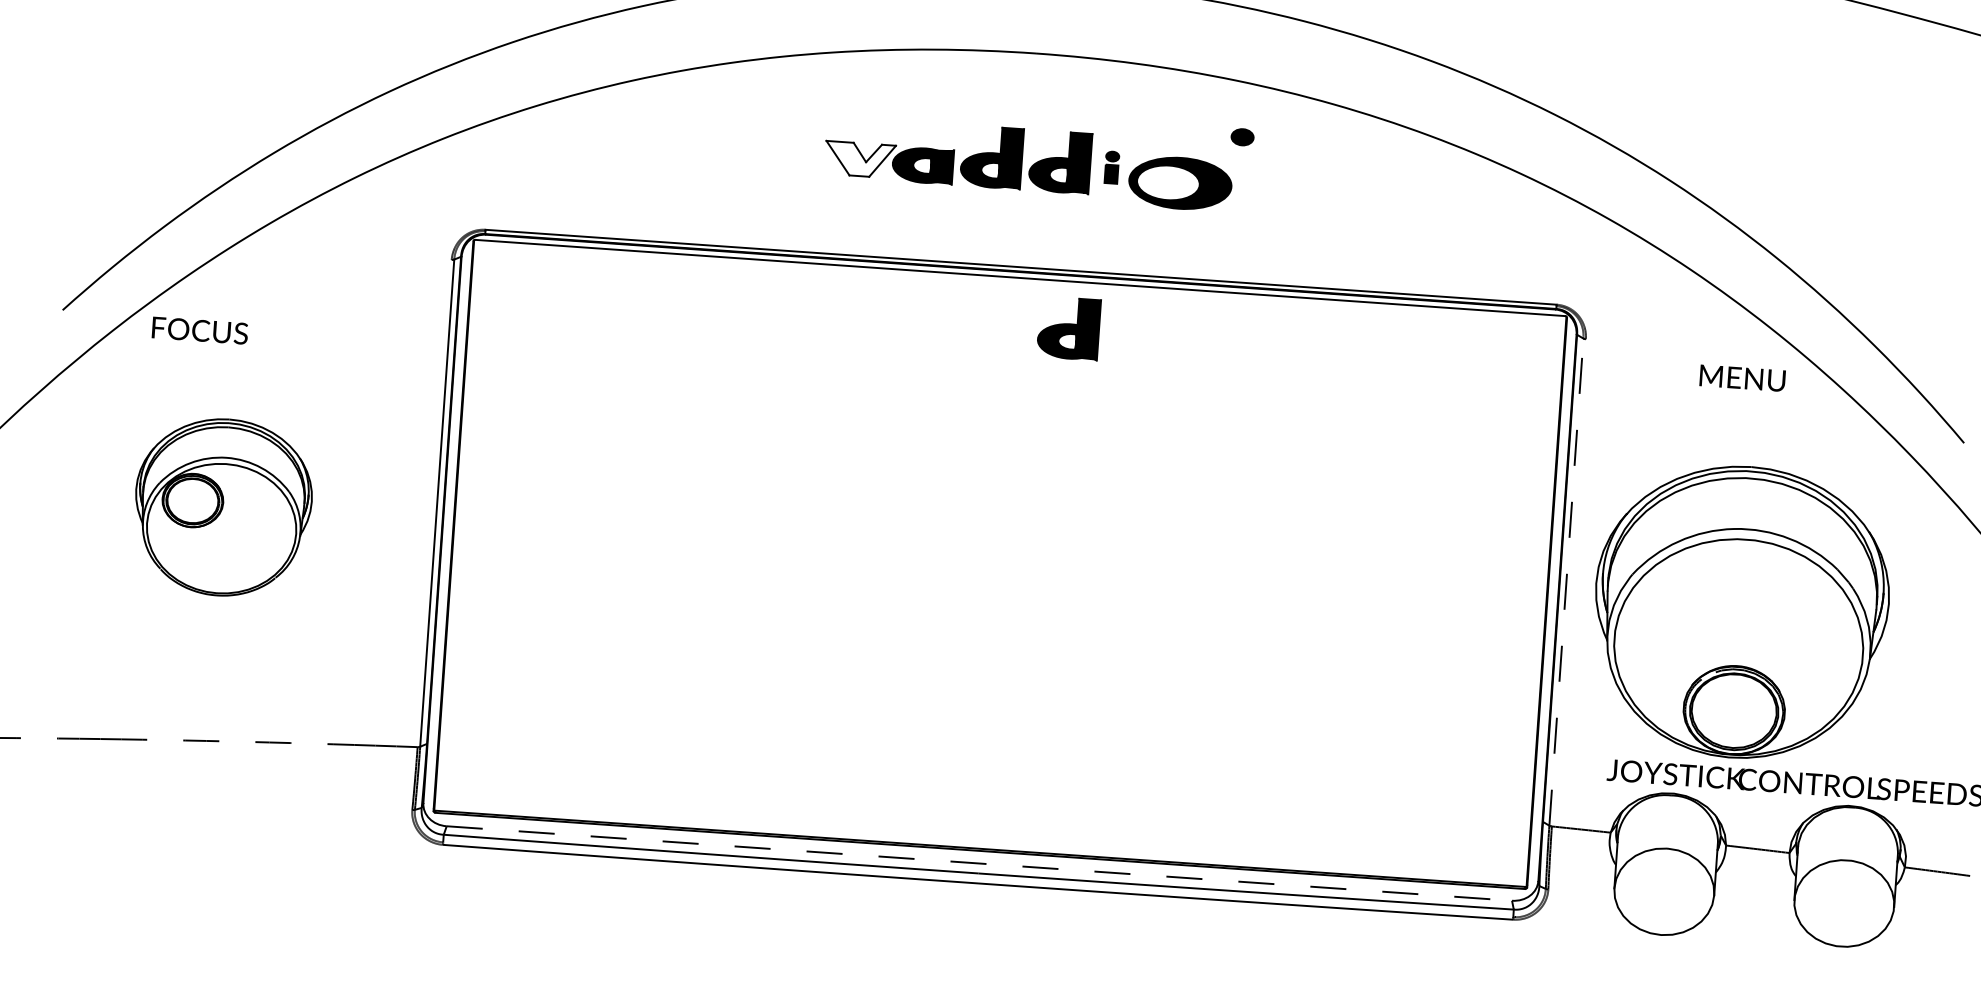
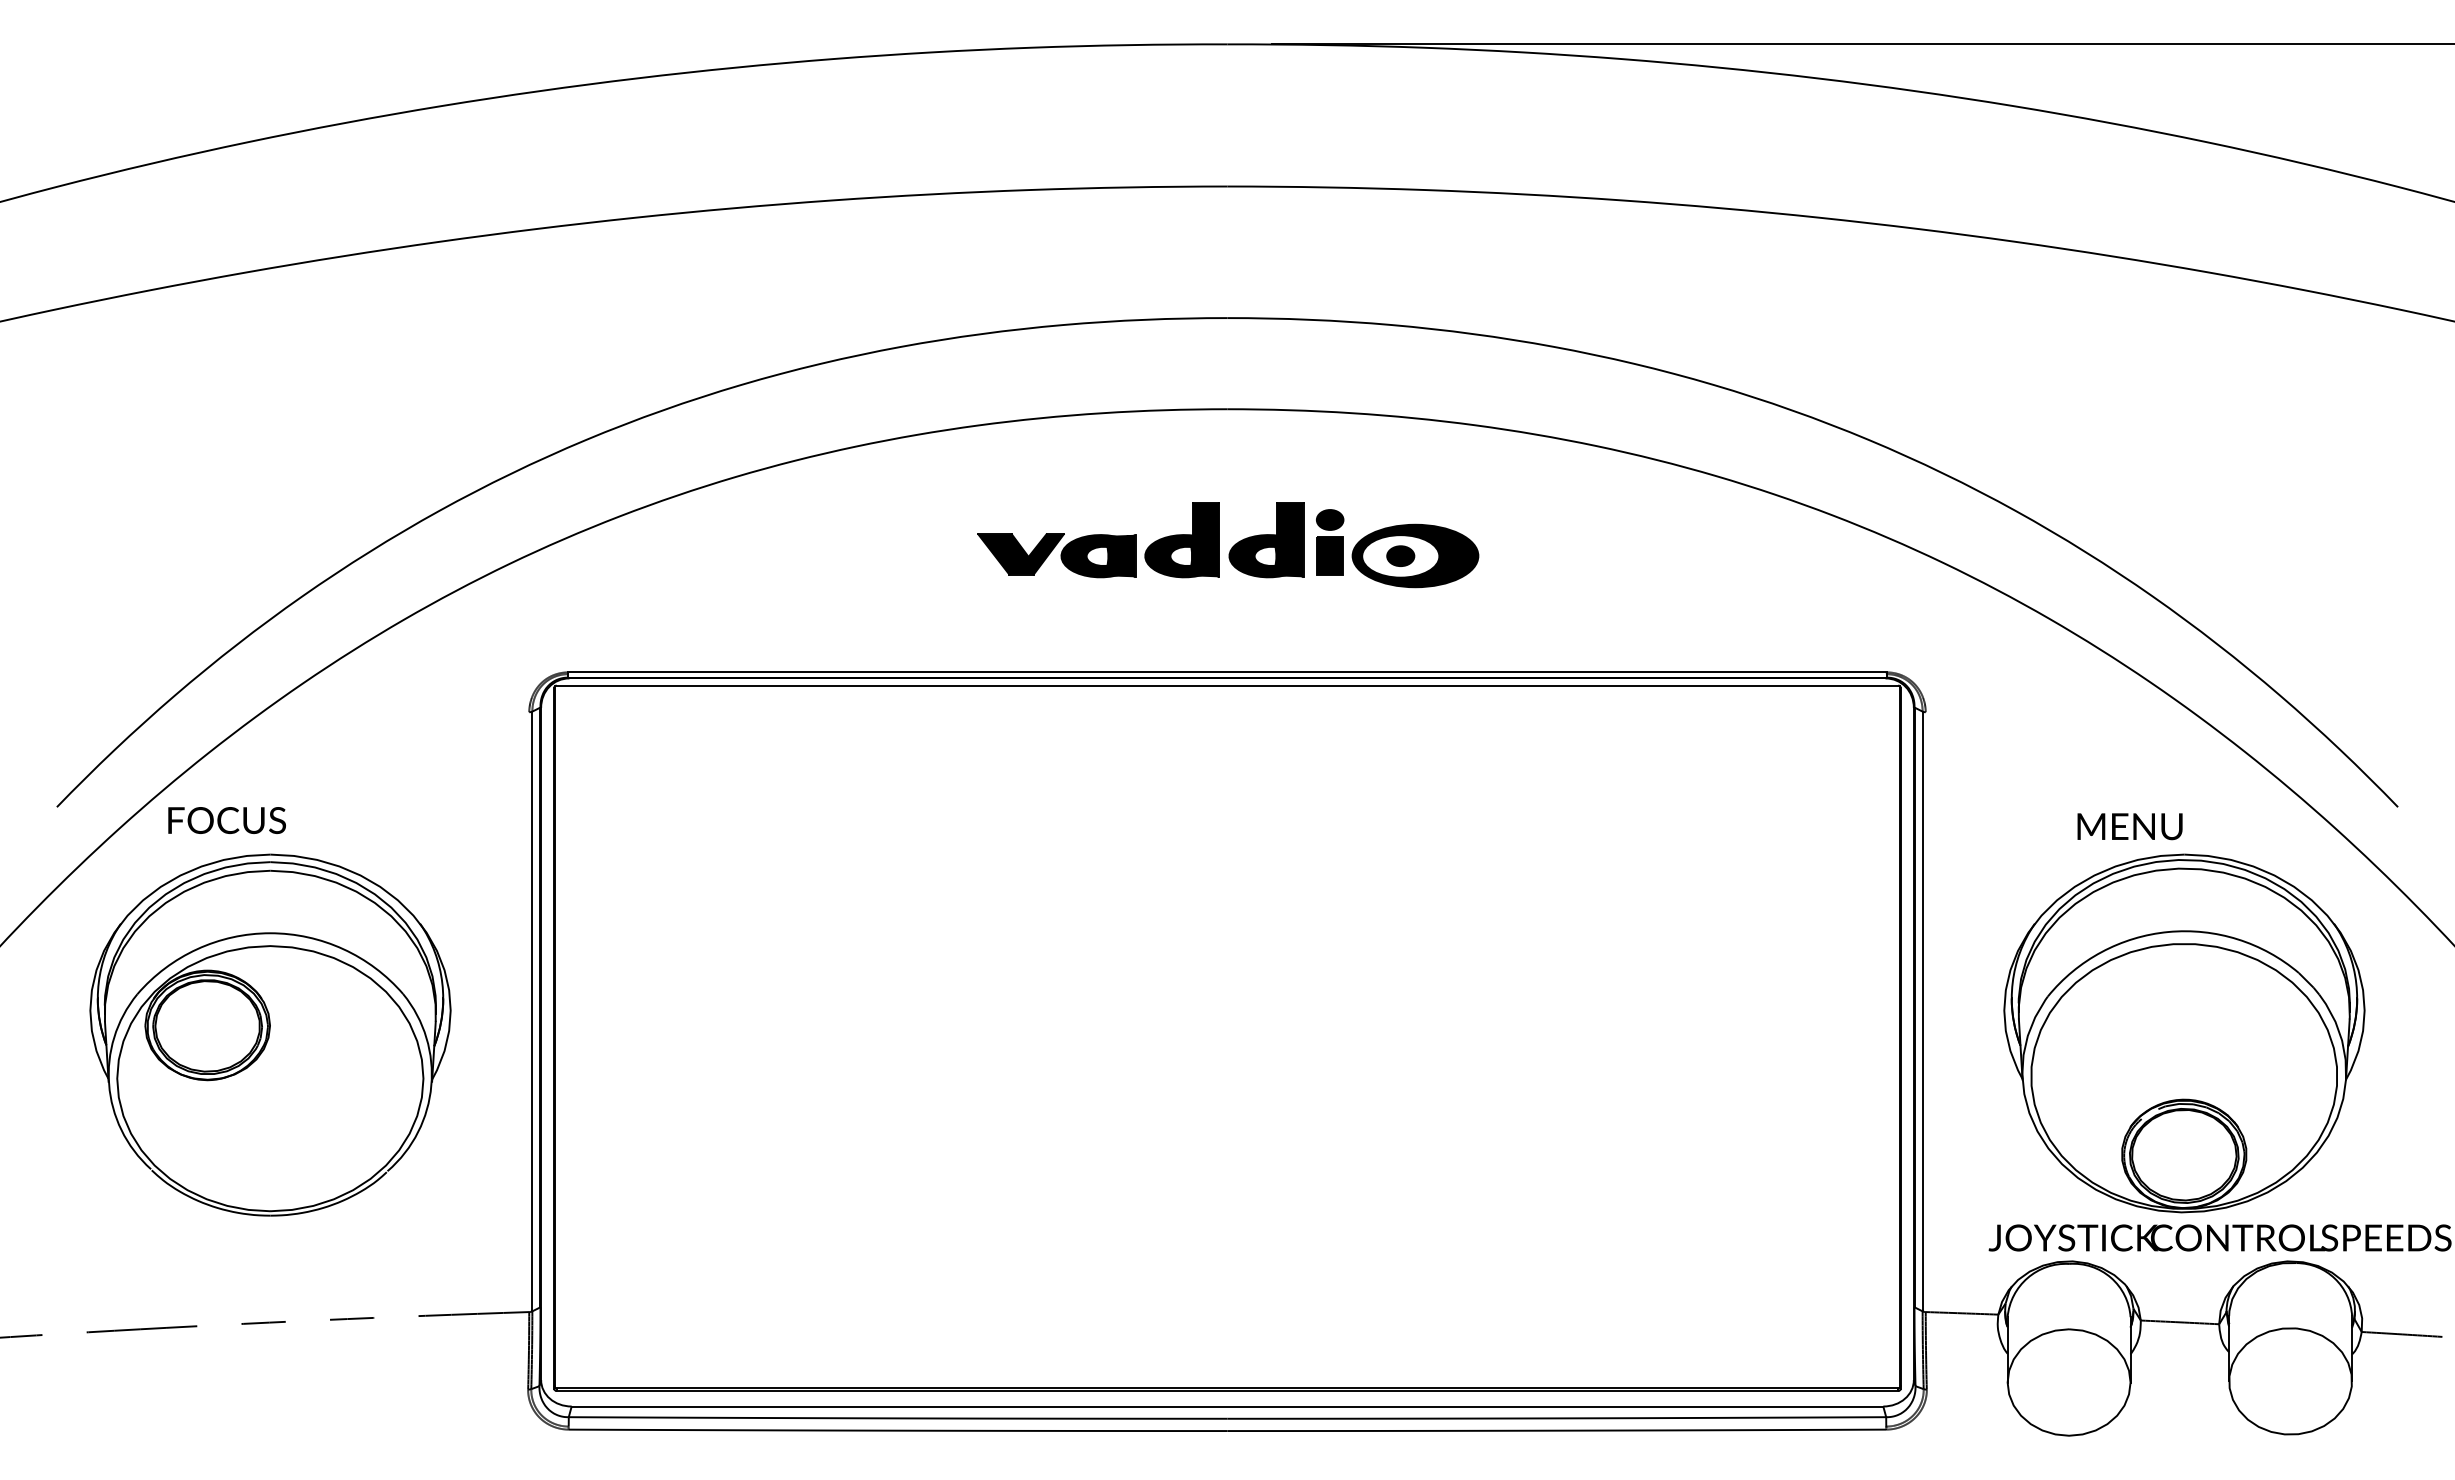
part: (1242, 136) -> (1400, 555), moved
fill: (859, 159) -> (1020, 554), added
part: (1112, 167) -> (1330, 542), size x1.67
part: (1068, 328) -> (1290, 743), removed
text: (1742, 378) -> (2129, 826), moved
part: (223, 507) -> (270, 1034), size x1.67
line: (1566, 582) -> (1922, 1011), dashed -> solid
part: (1741, 612) -> (2184, 1033), moved
line: (979, 863) -> (1227, 1406), dashed -> solid

